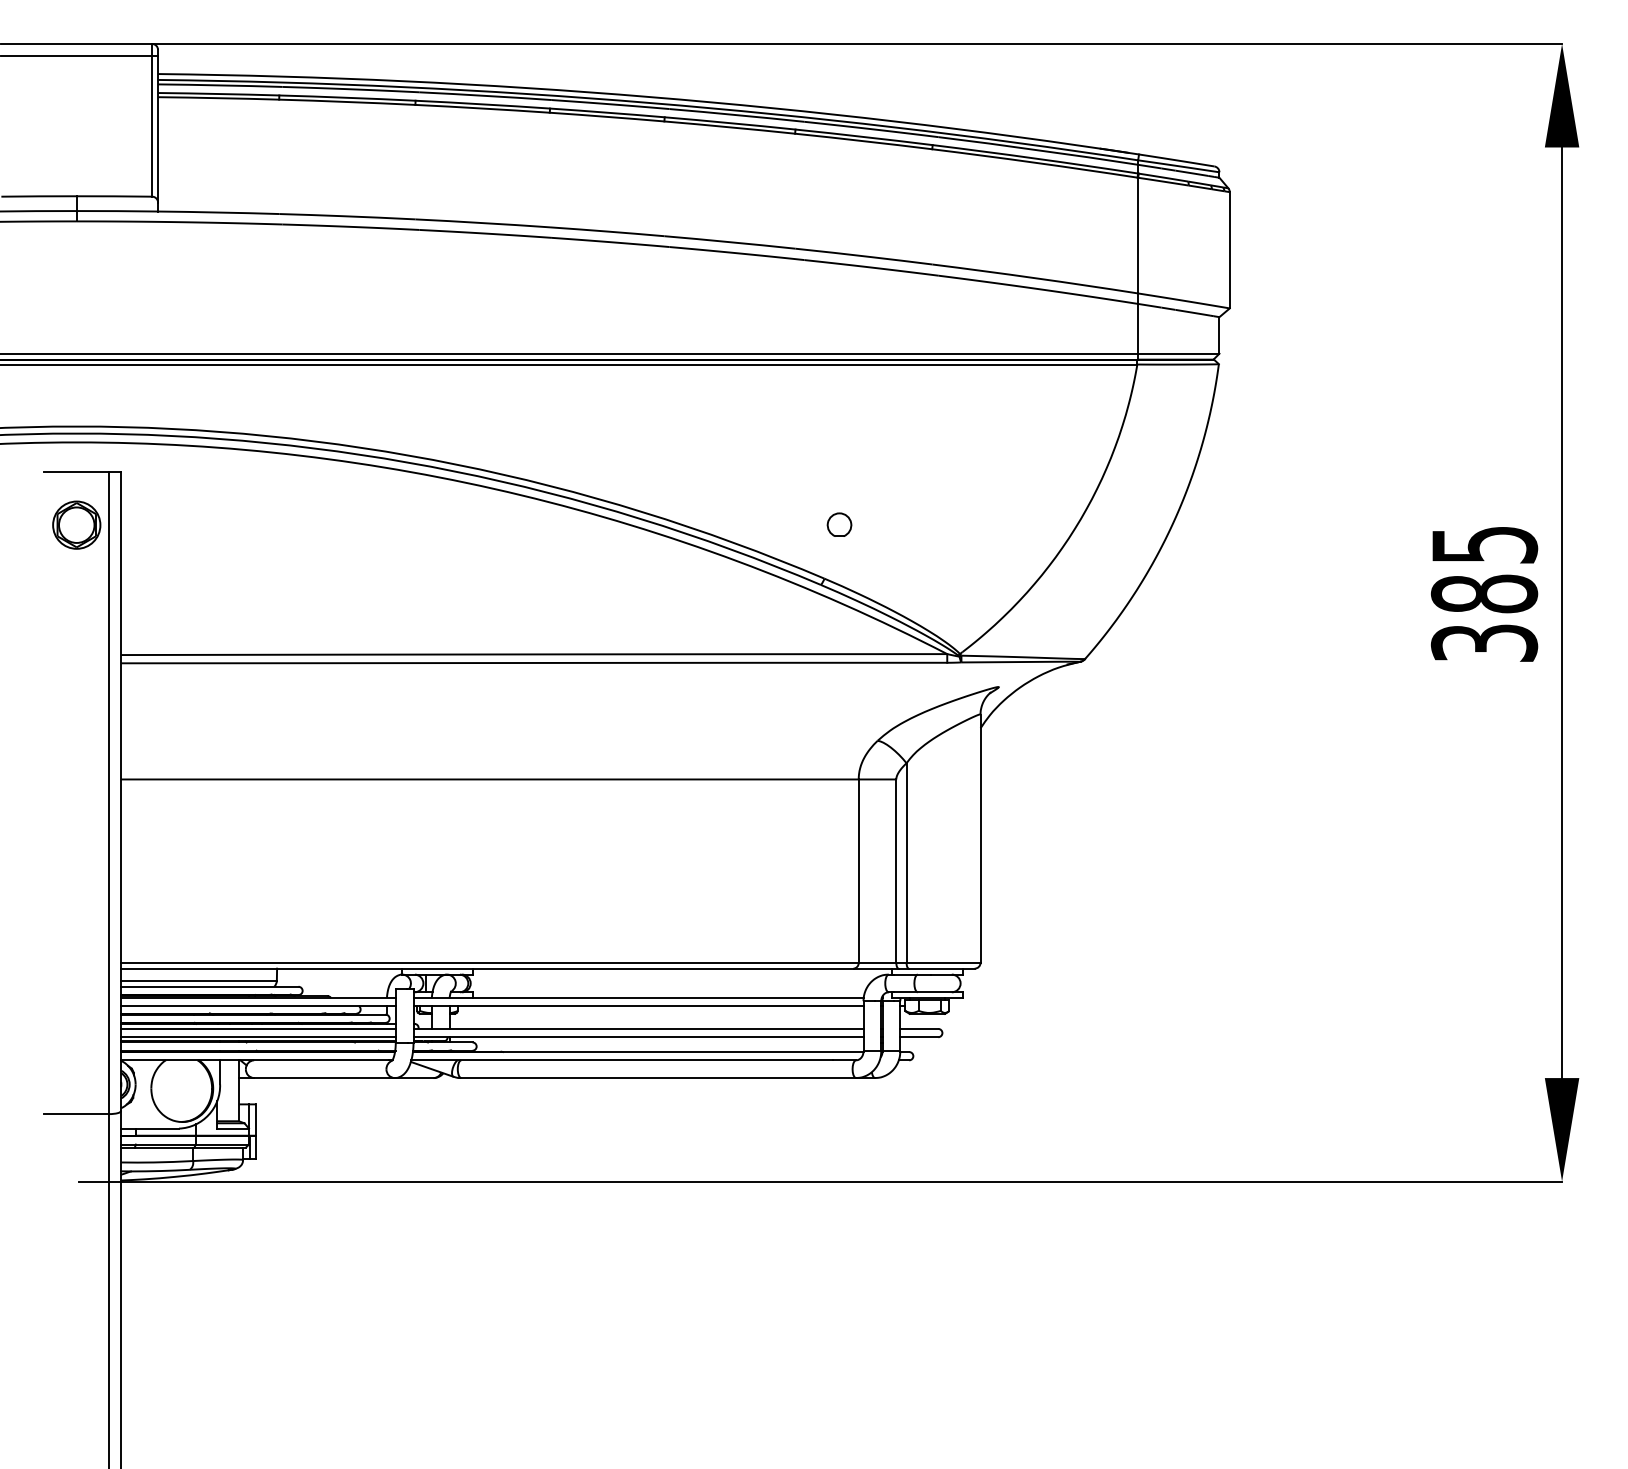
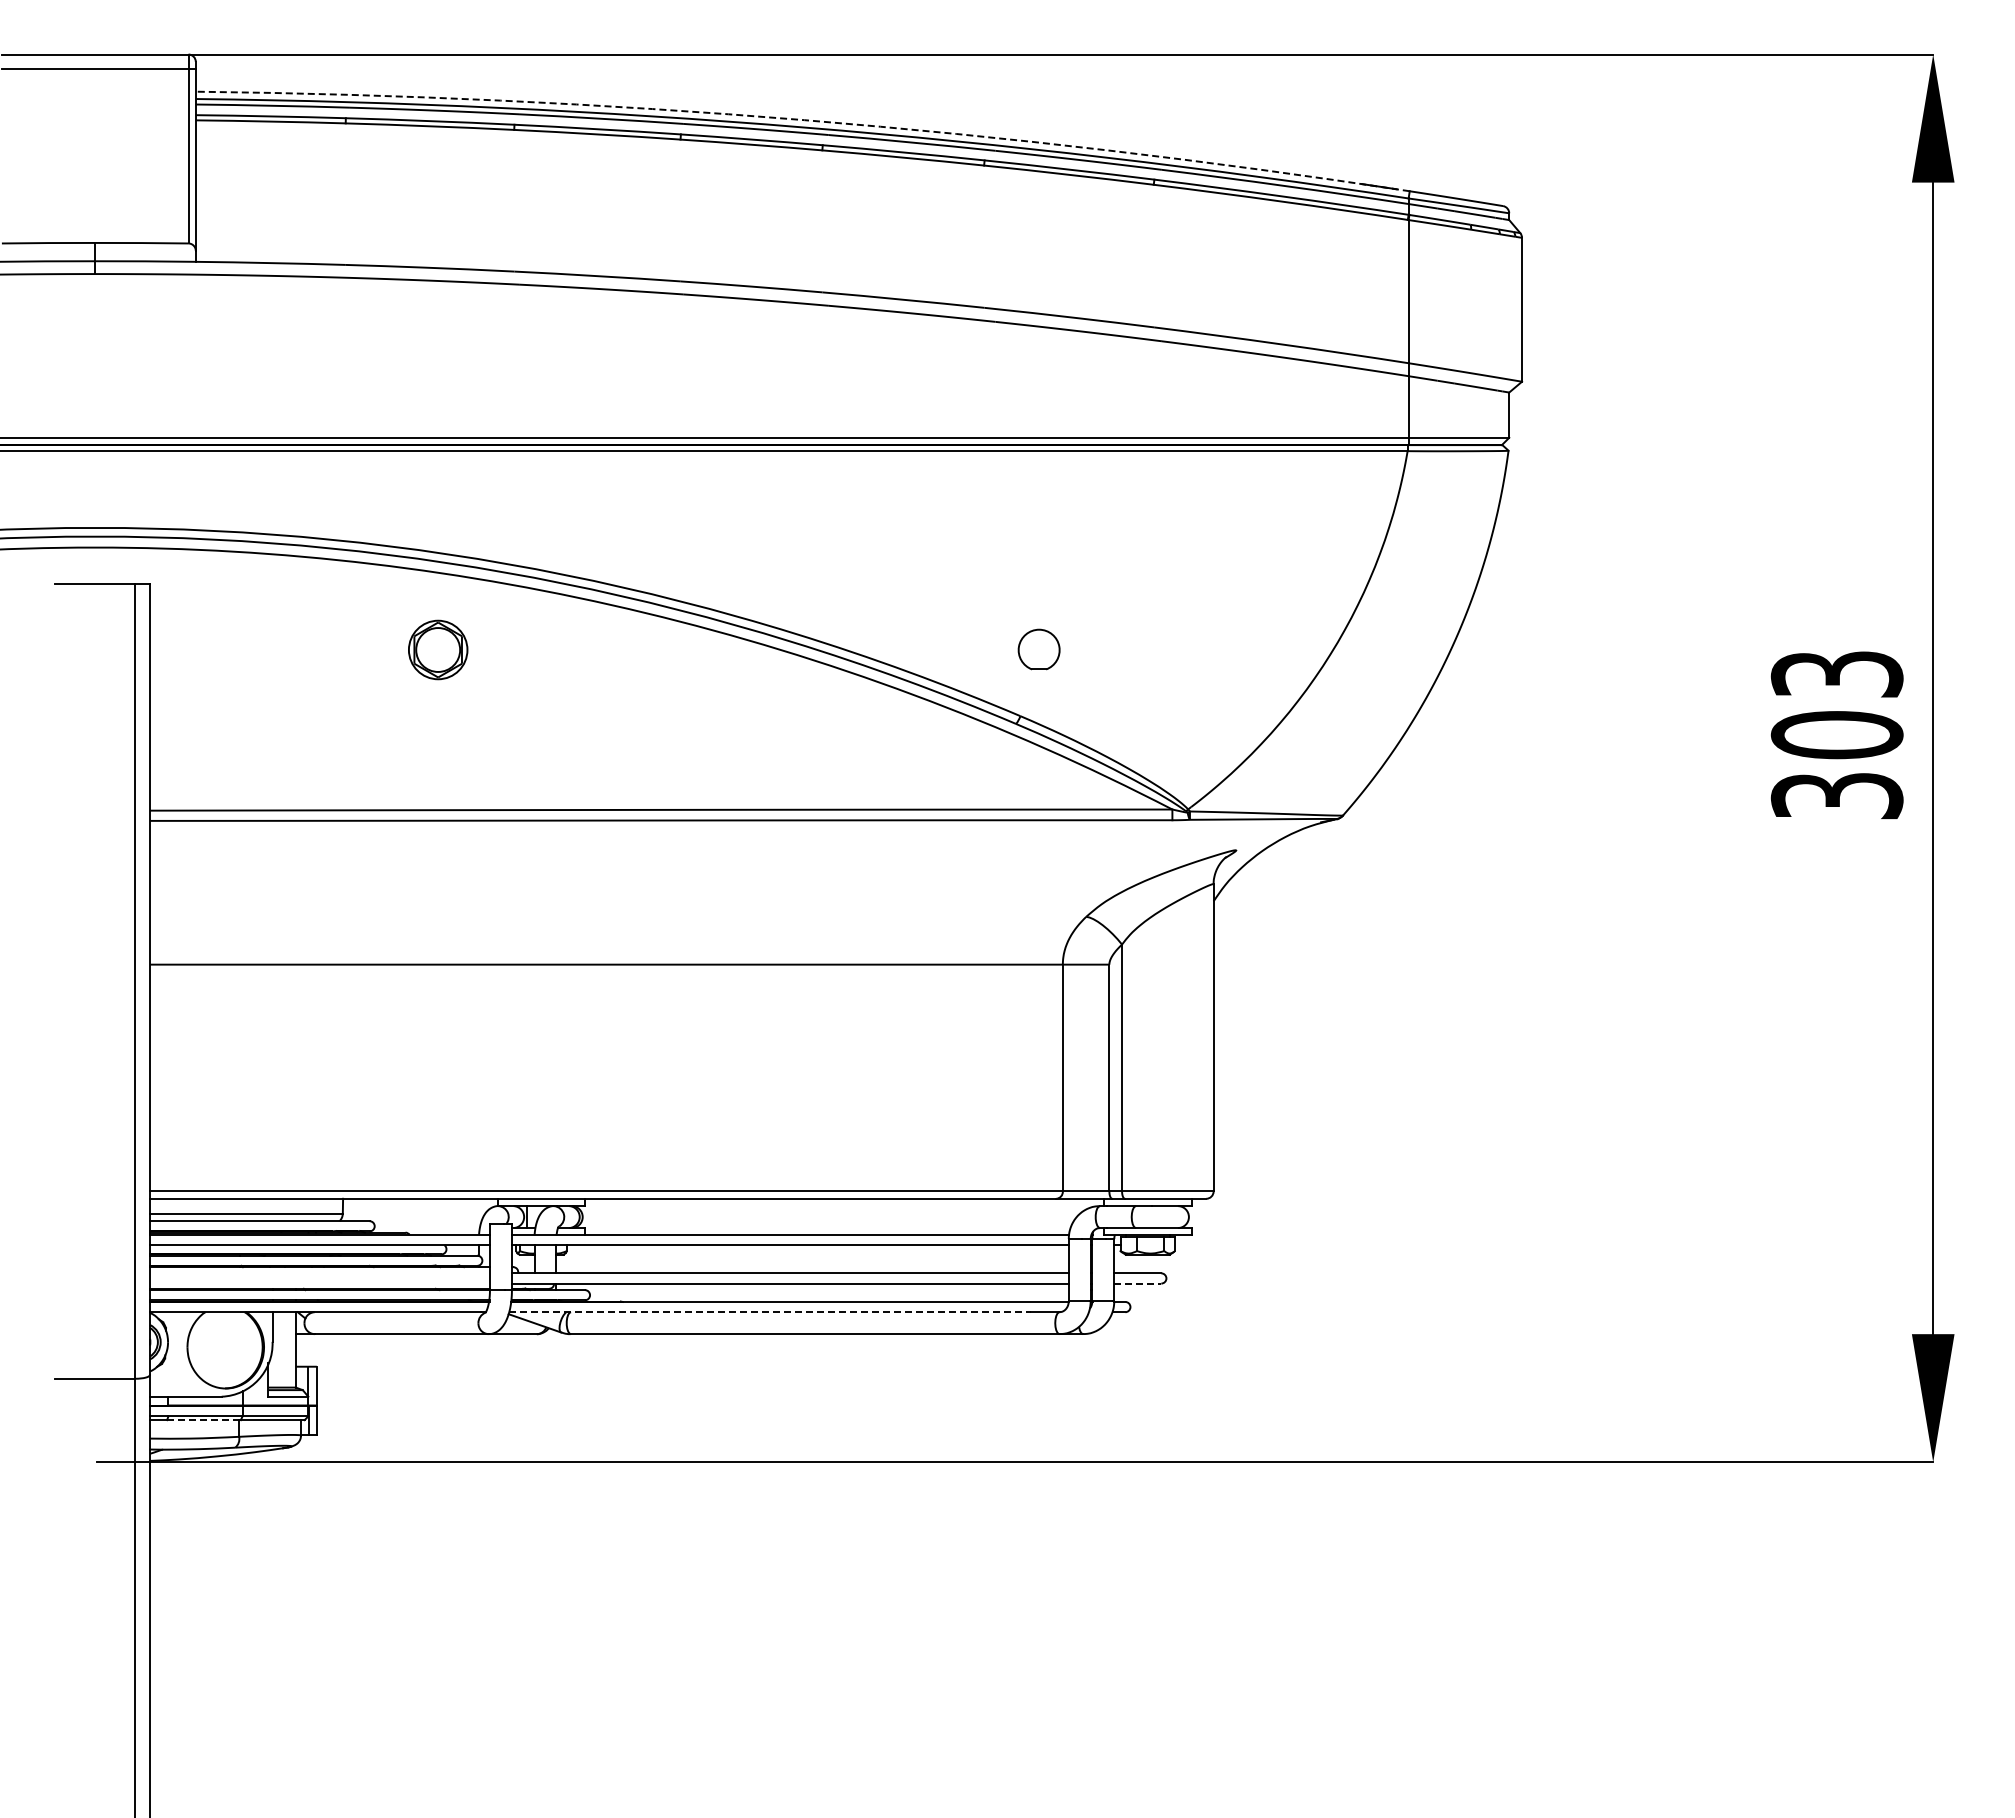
arc: (649, 97) -> (804, 120), solid -> dashed
part: (77, 524) -> (438, 649), moved
part: (839, 524) -> (1038, 649), size x1.4
text: (1483, 570) -> (1836, 705), 385 -> 303
line: (258, 1029) -> (319, 1273), removed
line: (258, 1037) -> (319, 1283), removed
line: (919, 1037) -> (1137, 1283), solid -> dashed
line: (622, 1060) -> (770, 1312), solid -> dashed
line: (164, 1147) -> (203, 1420), solid -> dashed

